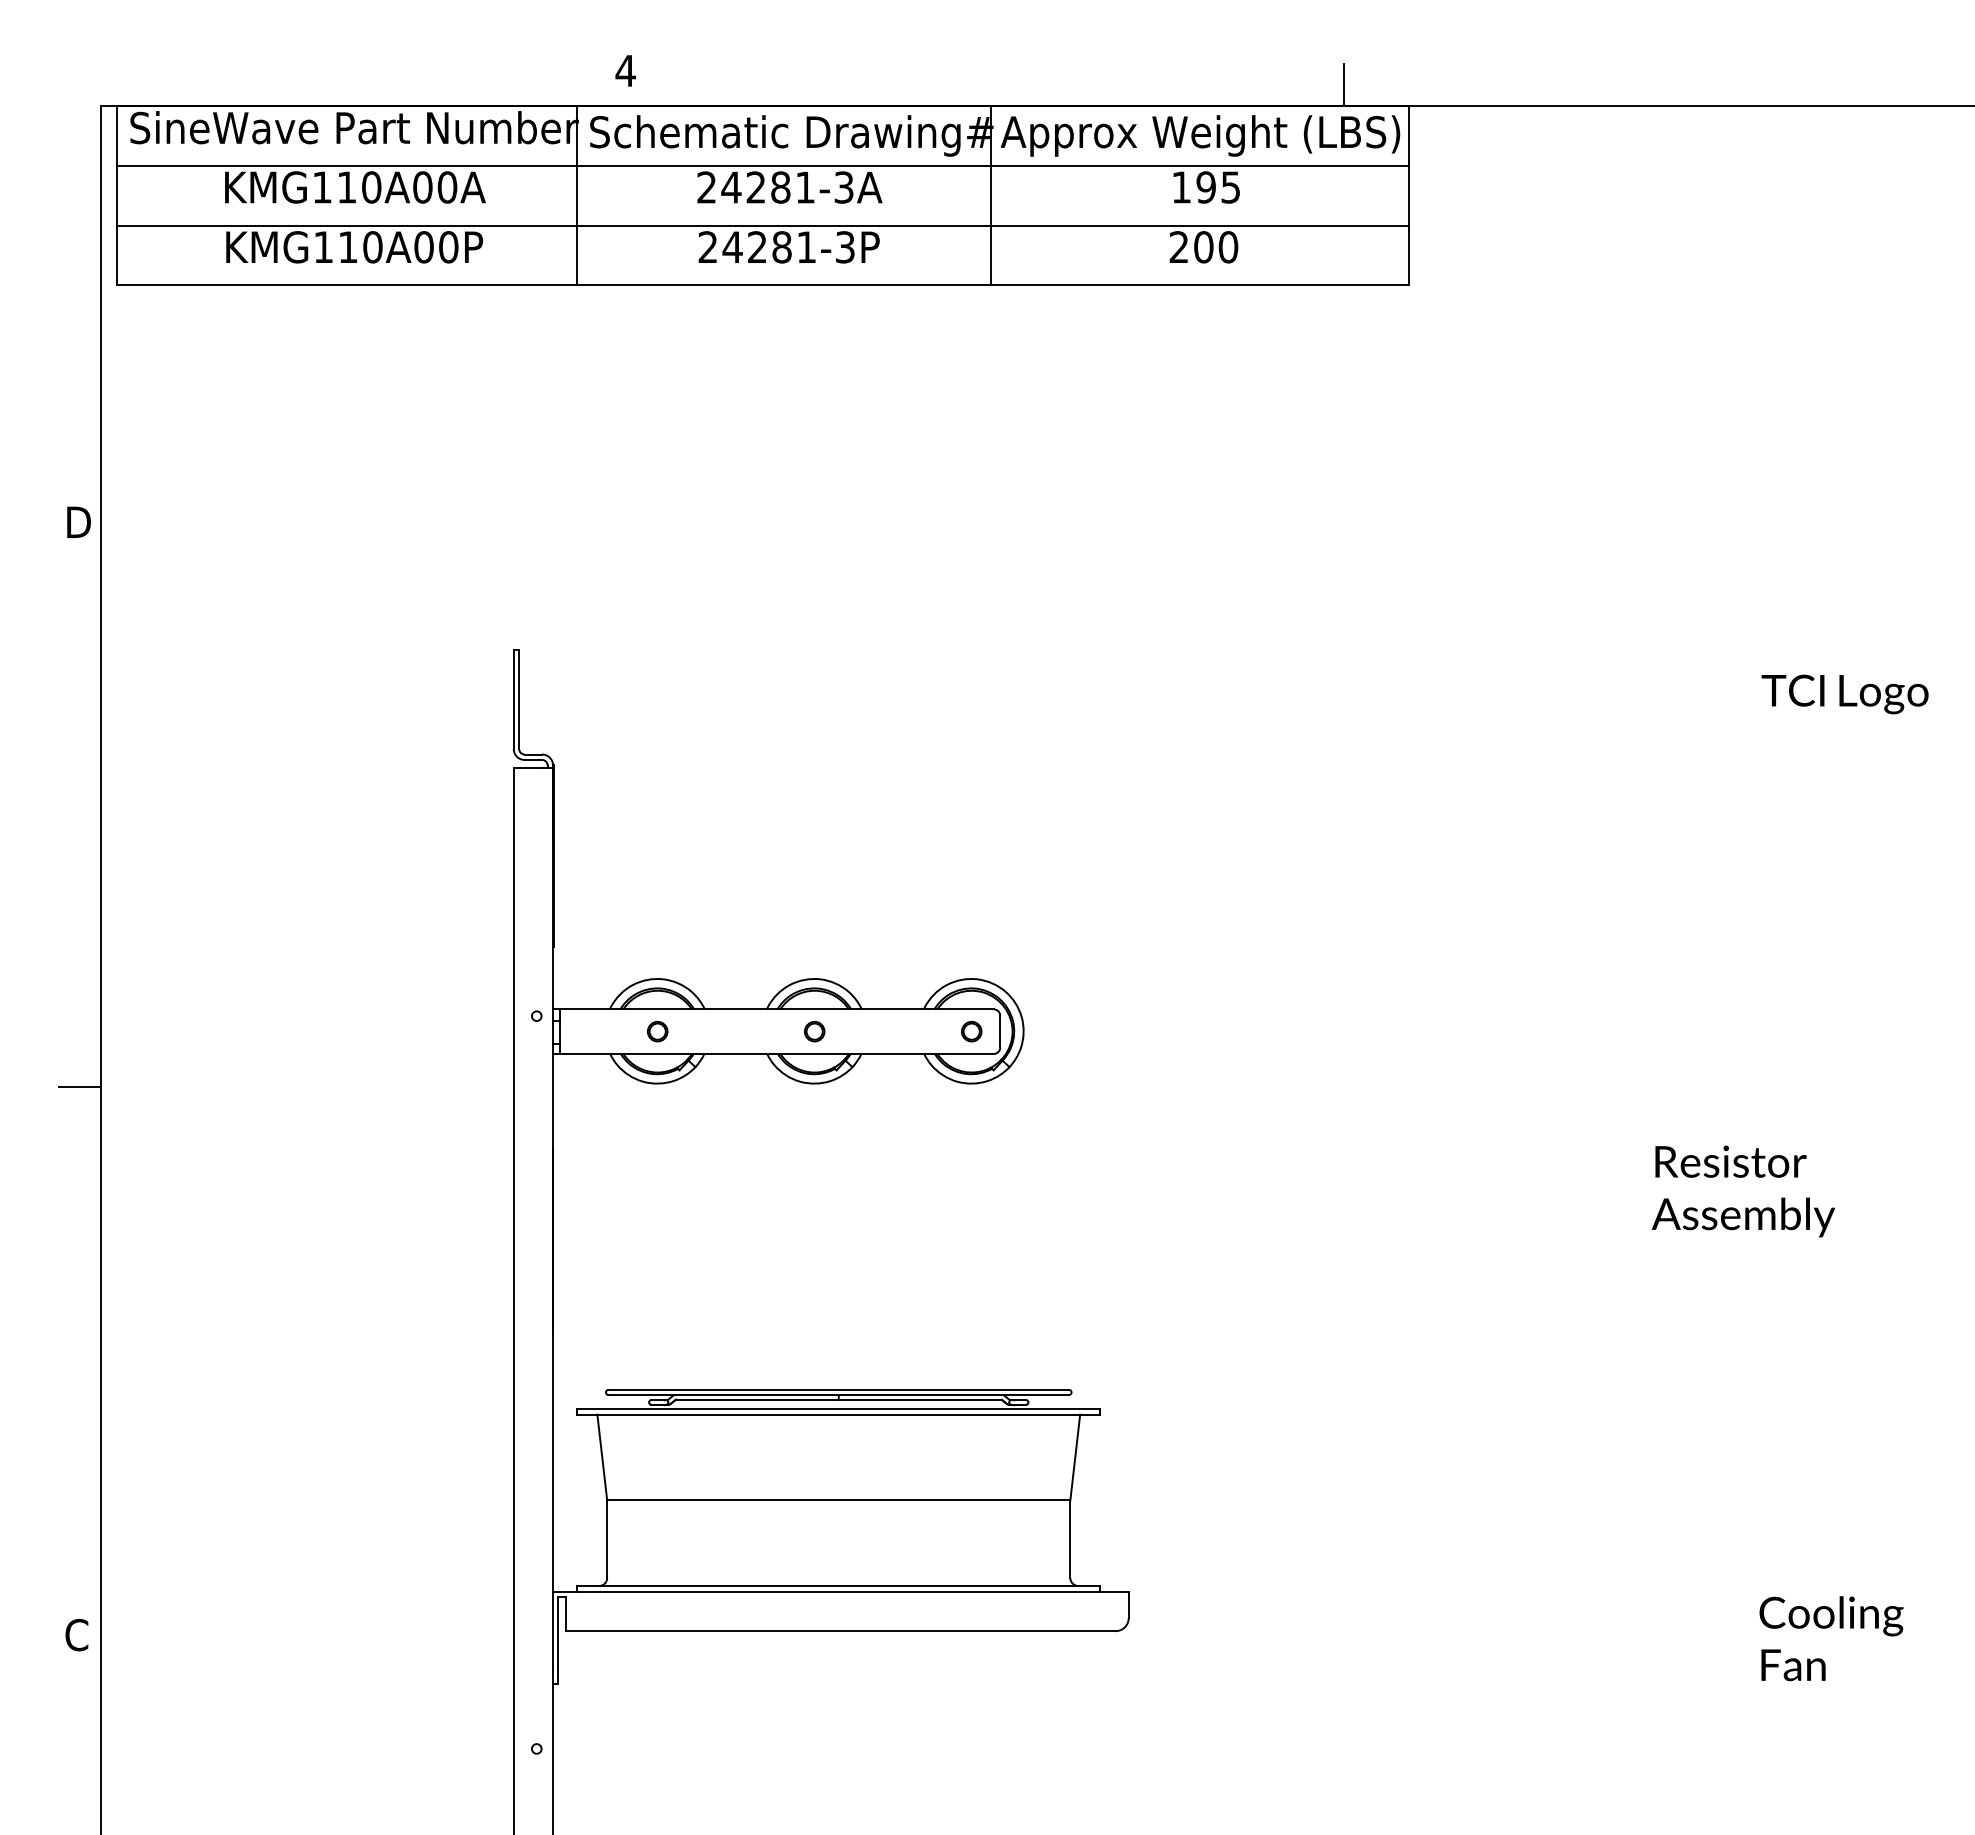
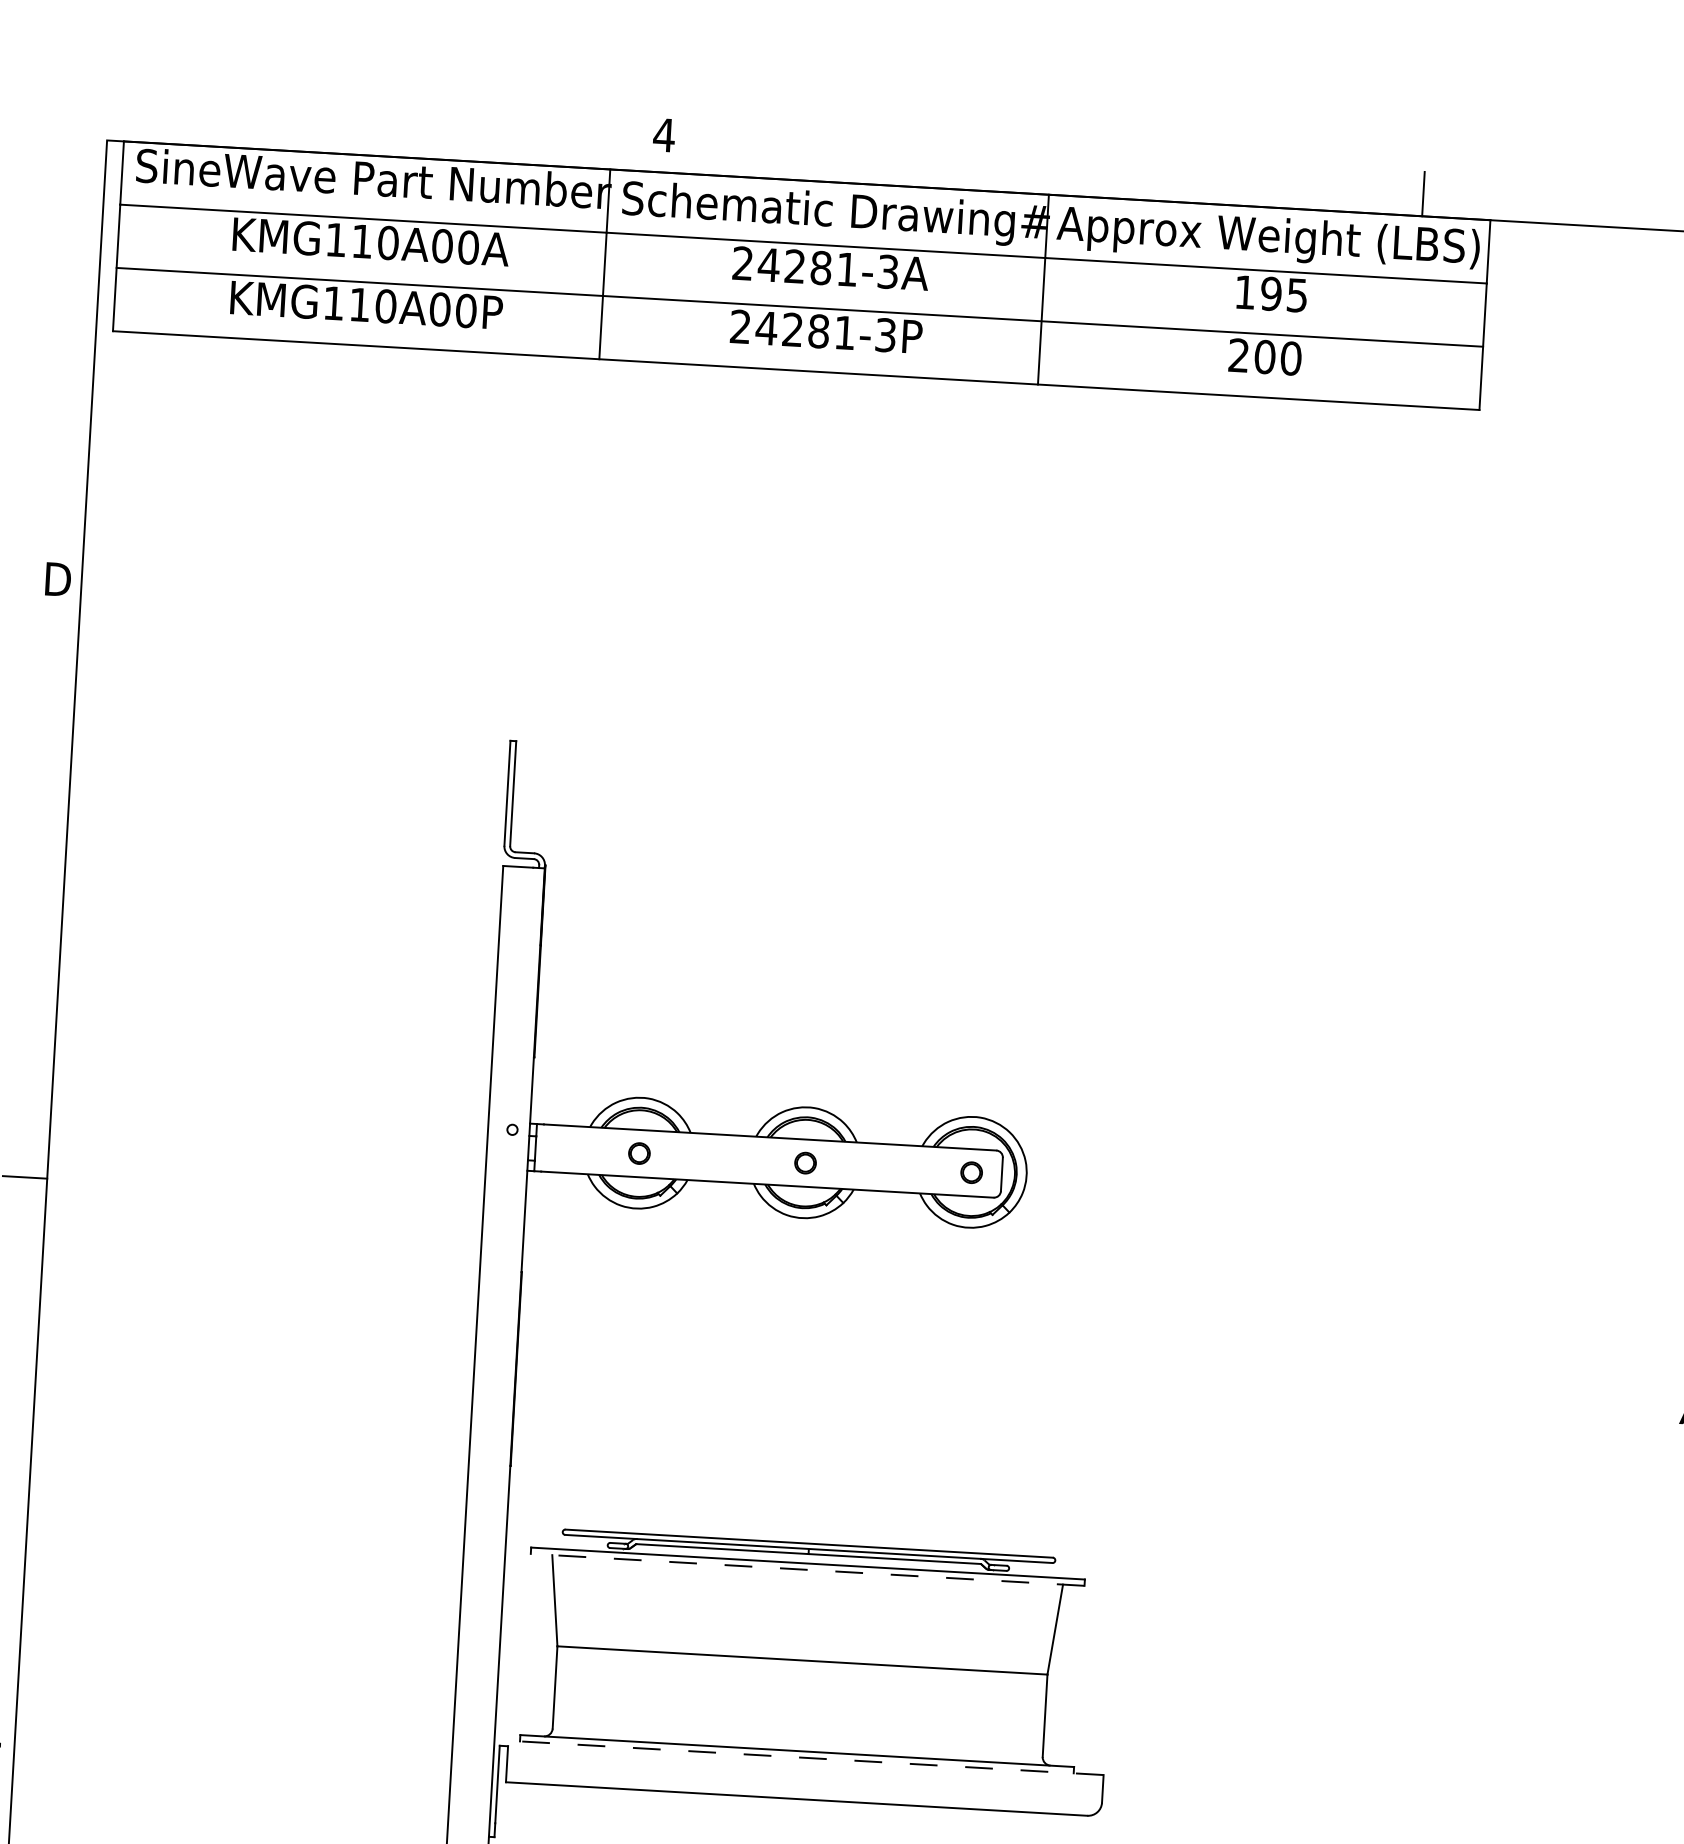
line: (838, 1414) -> (807, 1569), solid -> dashed
line: (840, 1591) -> (798, 1757), solid -> dashed

